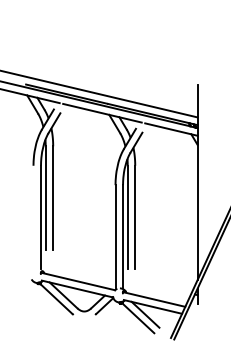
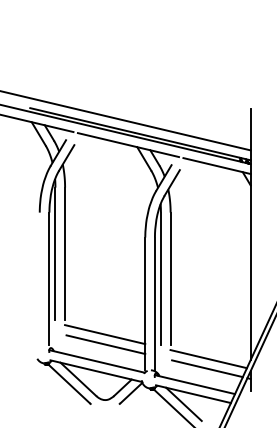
line: (84, 260) -> (105, 334), added
line: (84, 268) -> (105, 344), added
line: (164, 279) -> (208, 358), added
line: (163, 286) -> (206, 367), added

